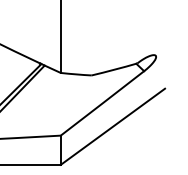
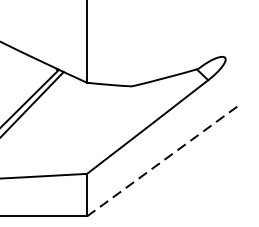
line: (112, 126) -> (162, 160), solid -> dashed

